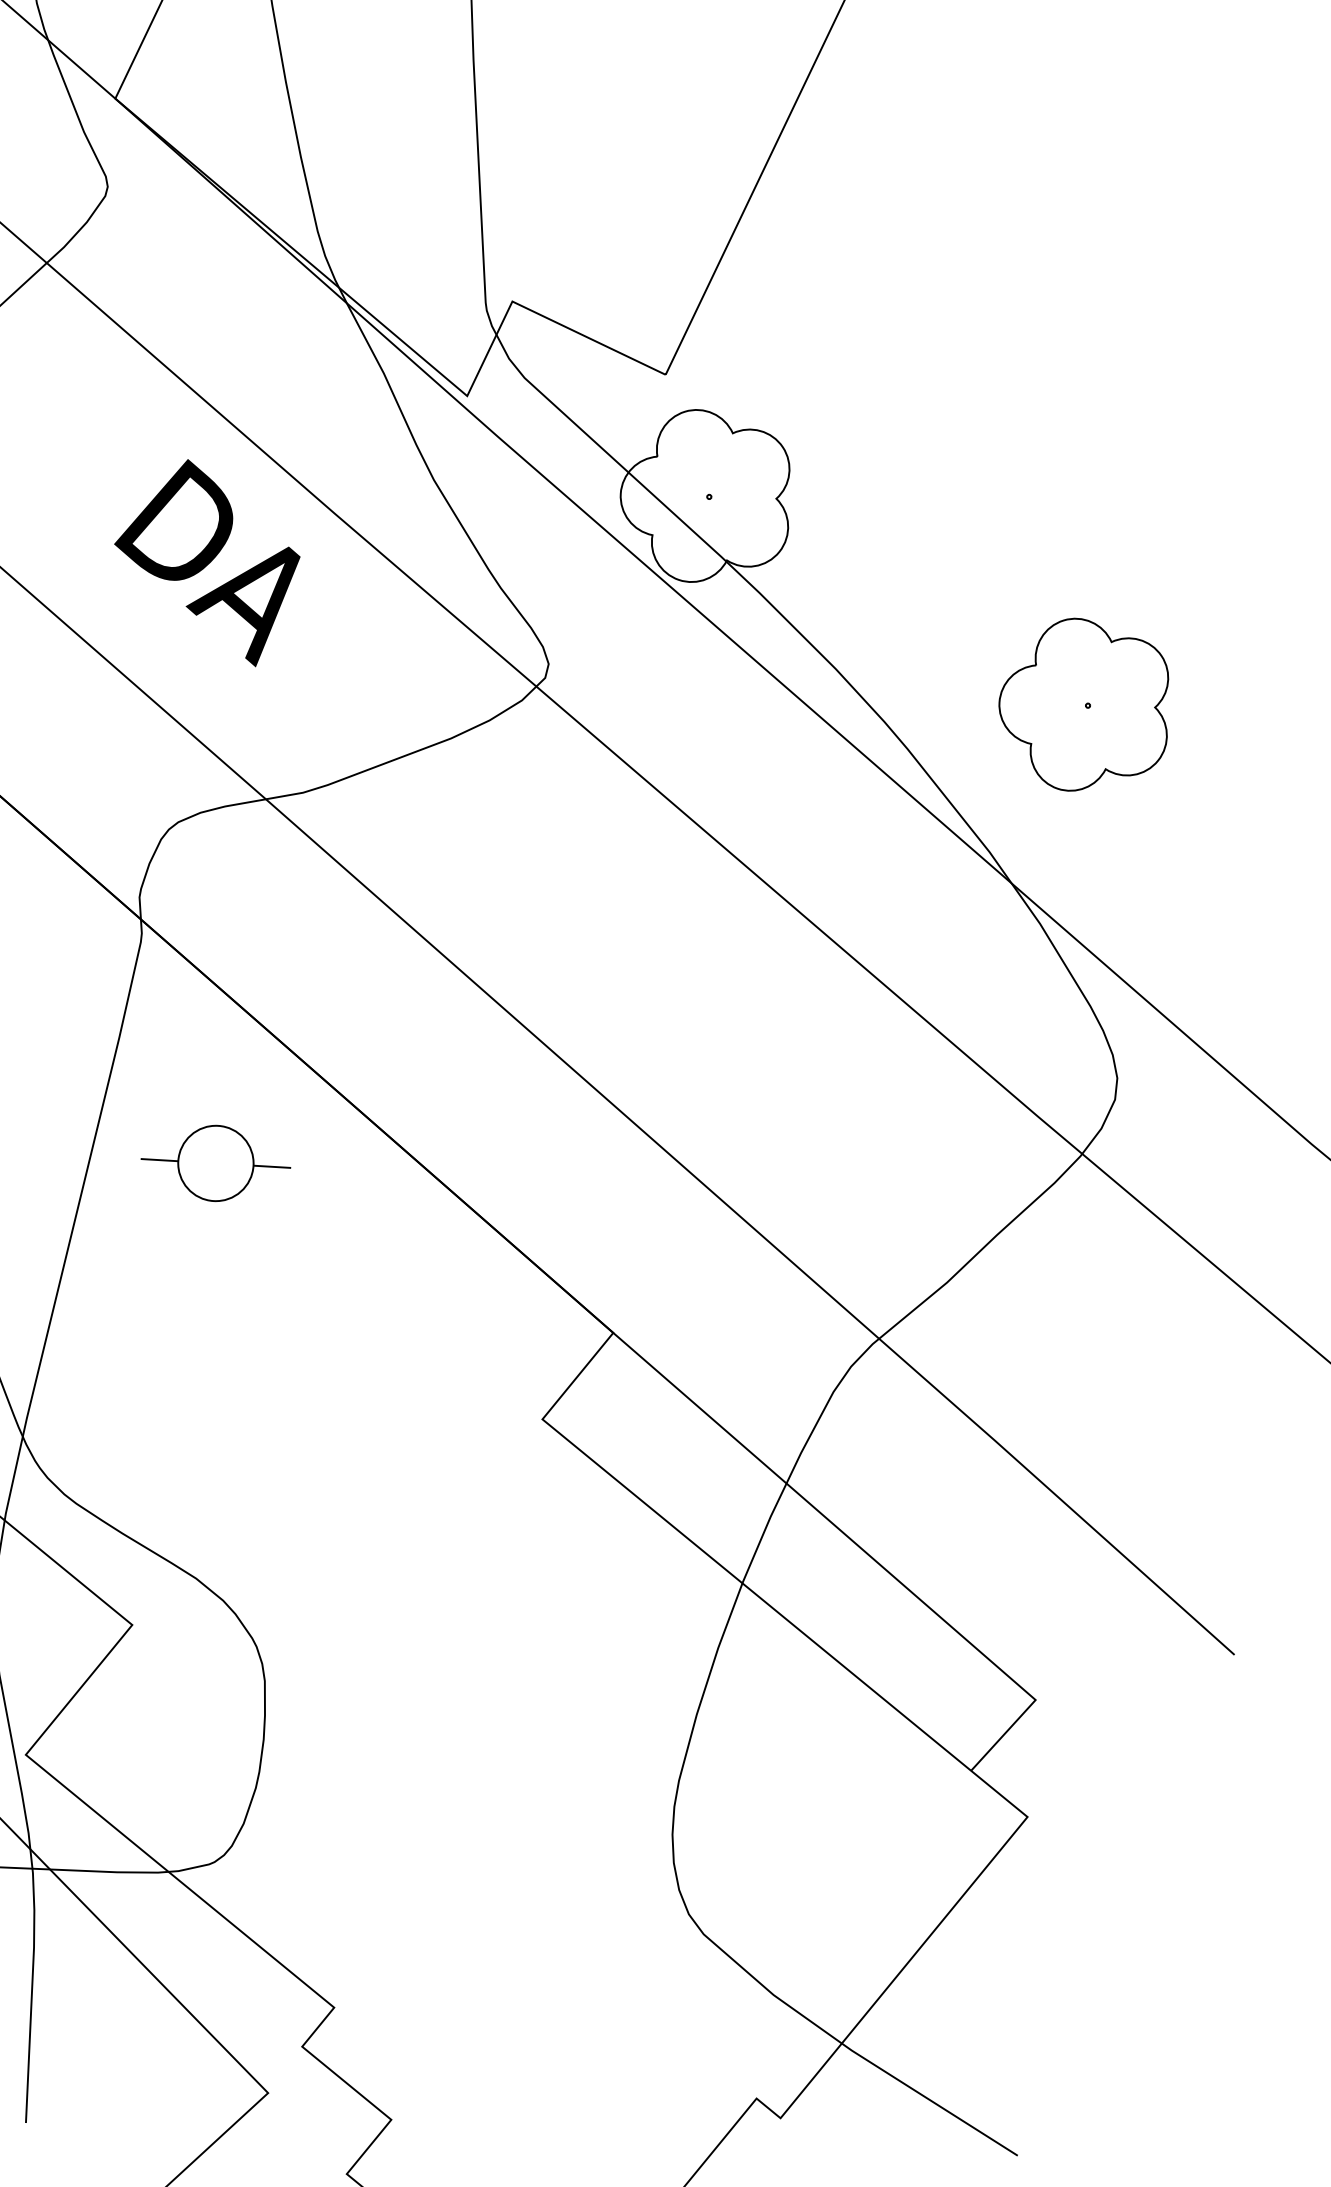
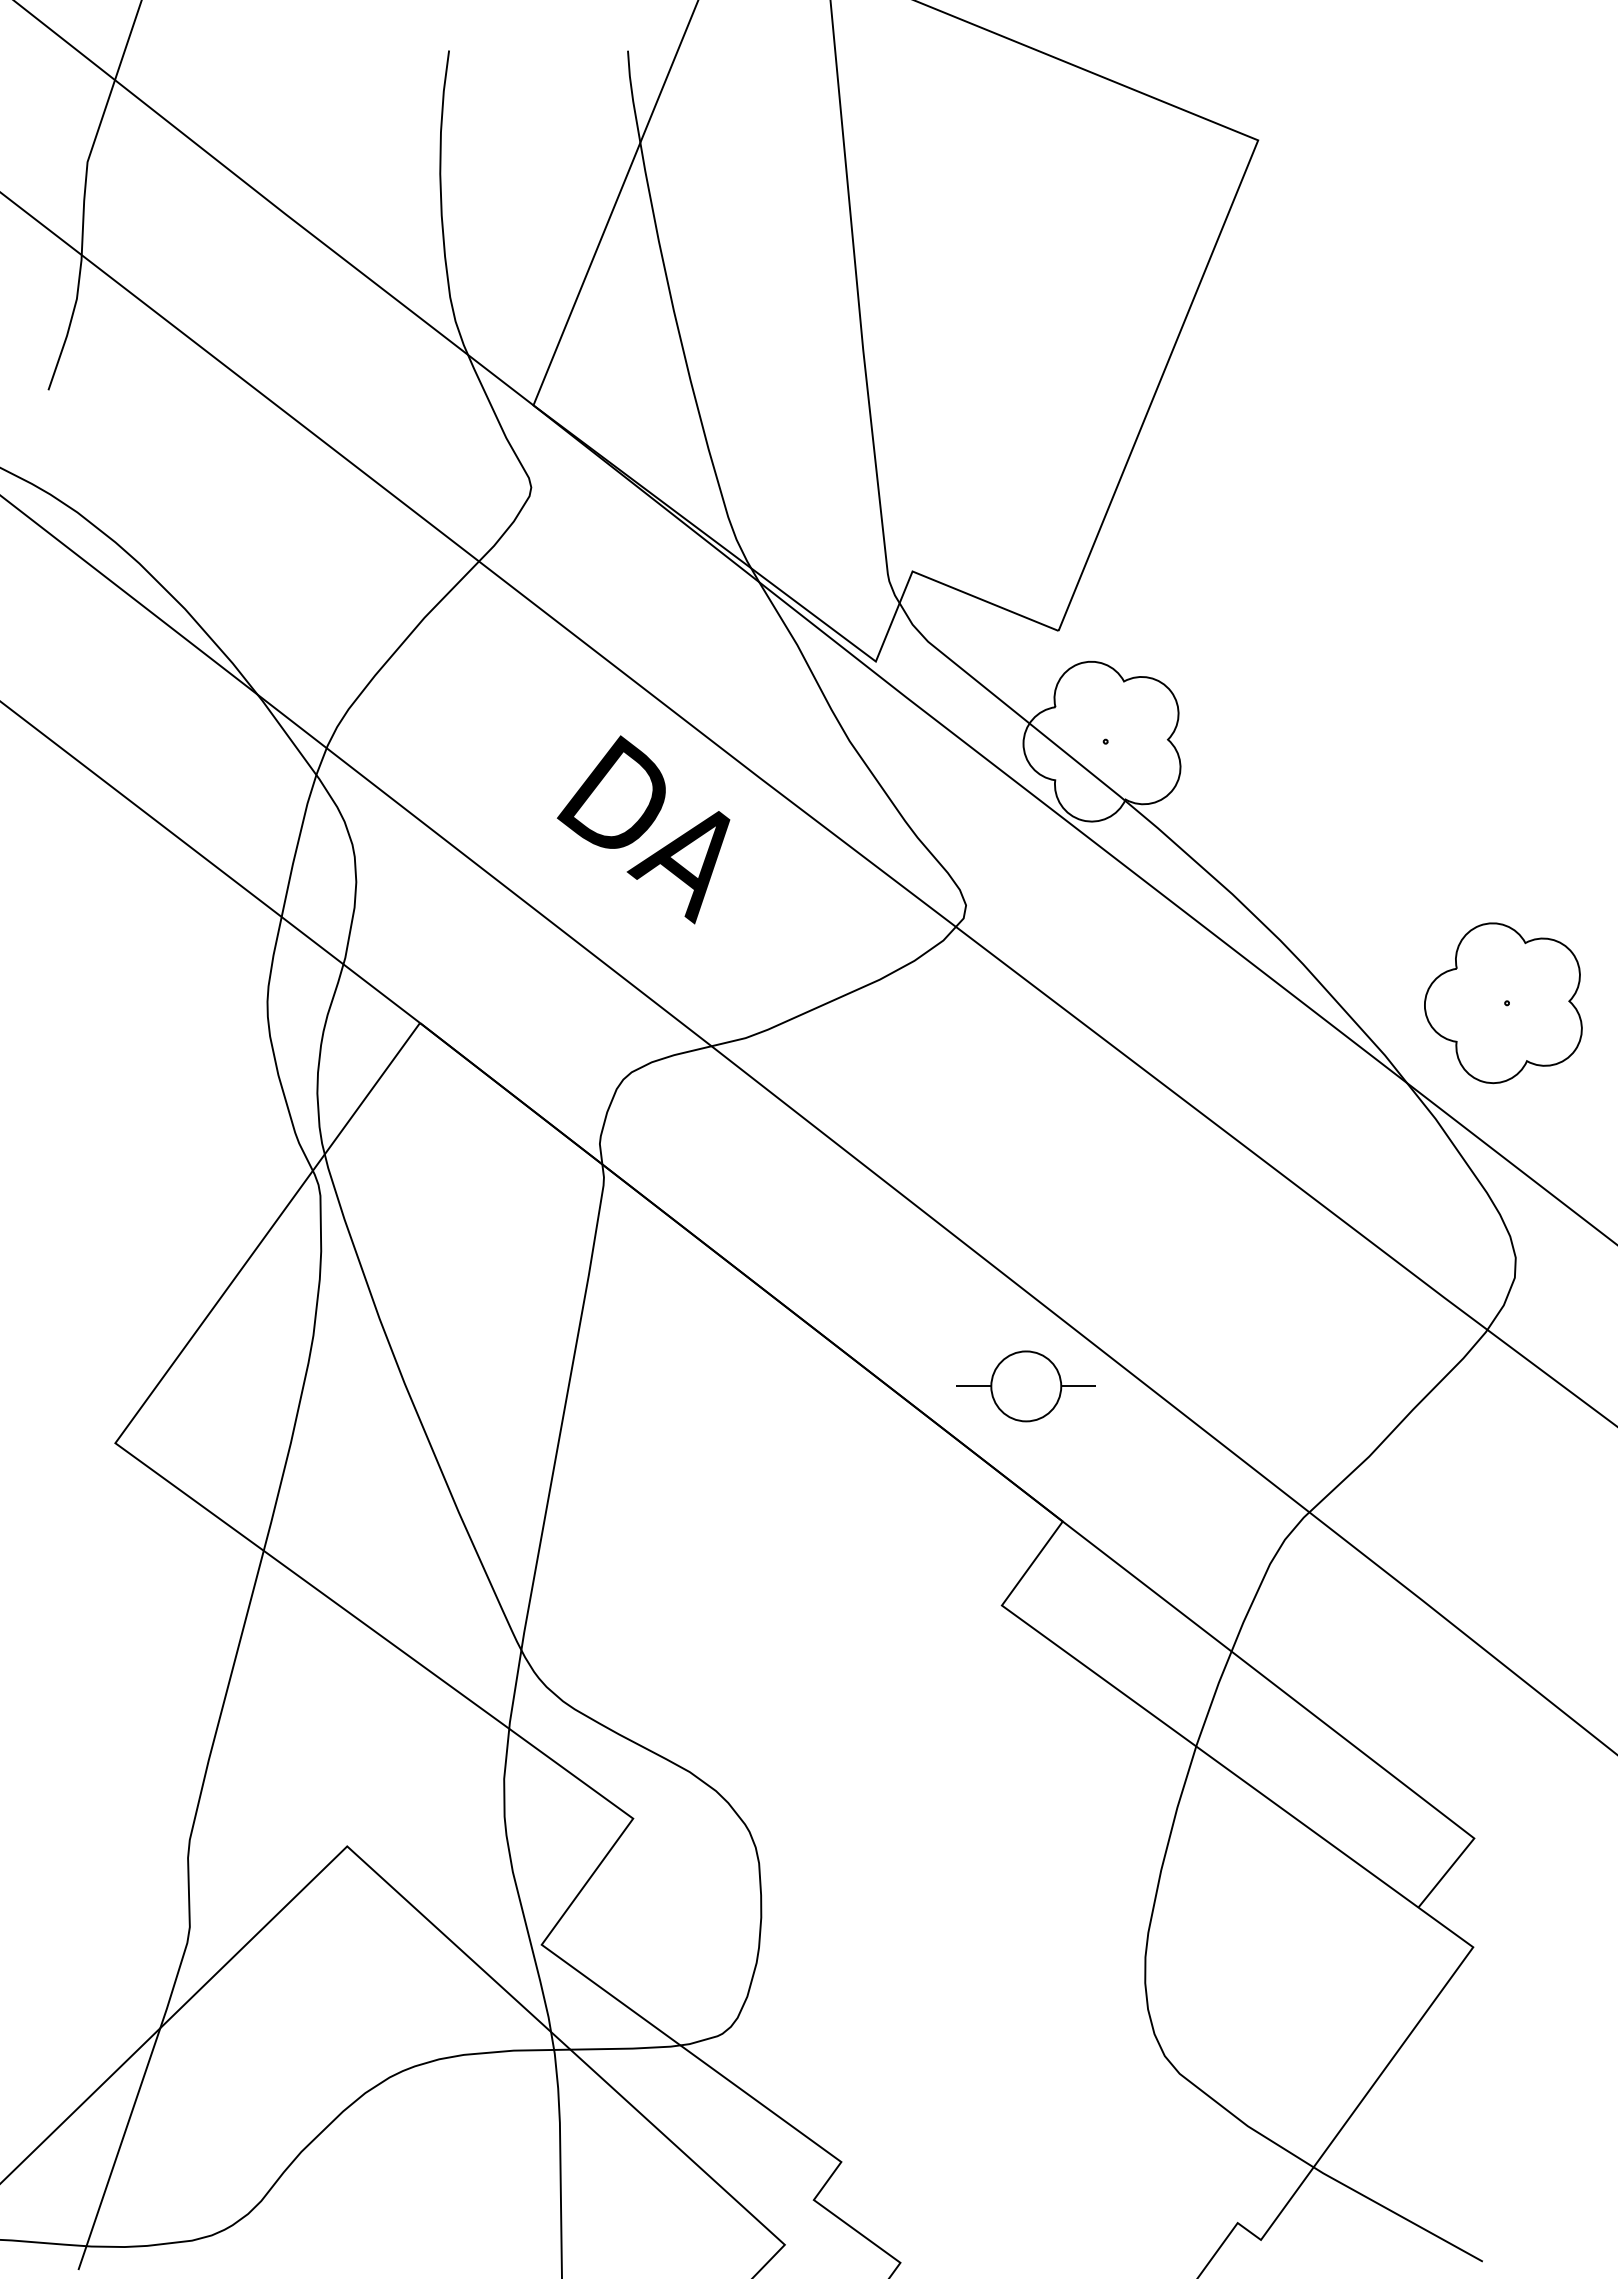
part: (1084, 705) -> (1503, 1003), moved
part: (215, 1163) -> (1025, 1386), moved

